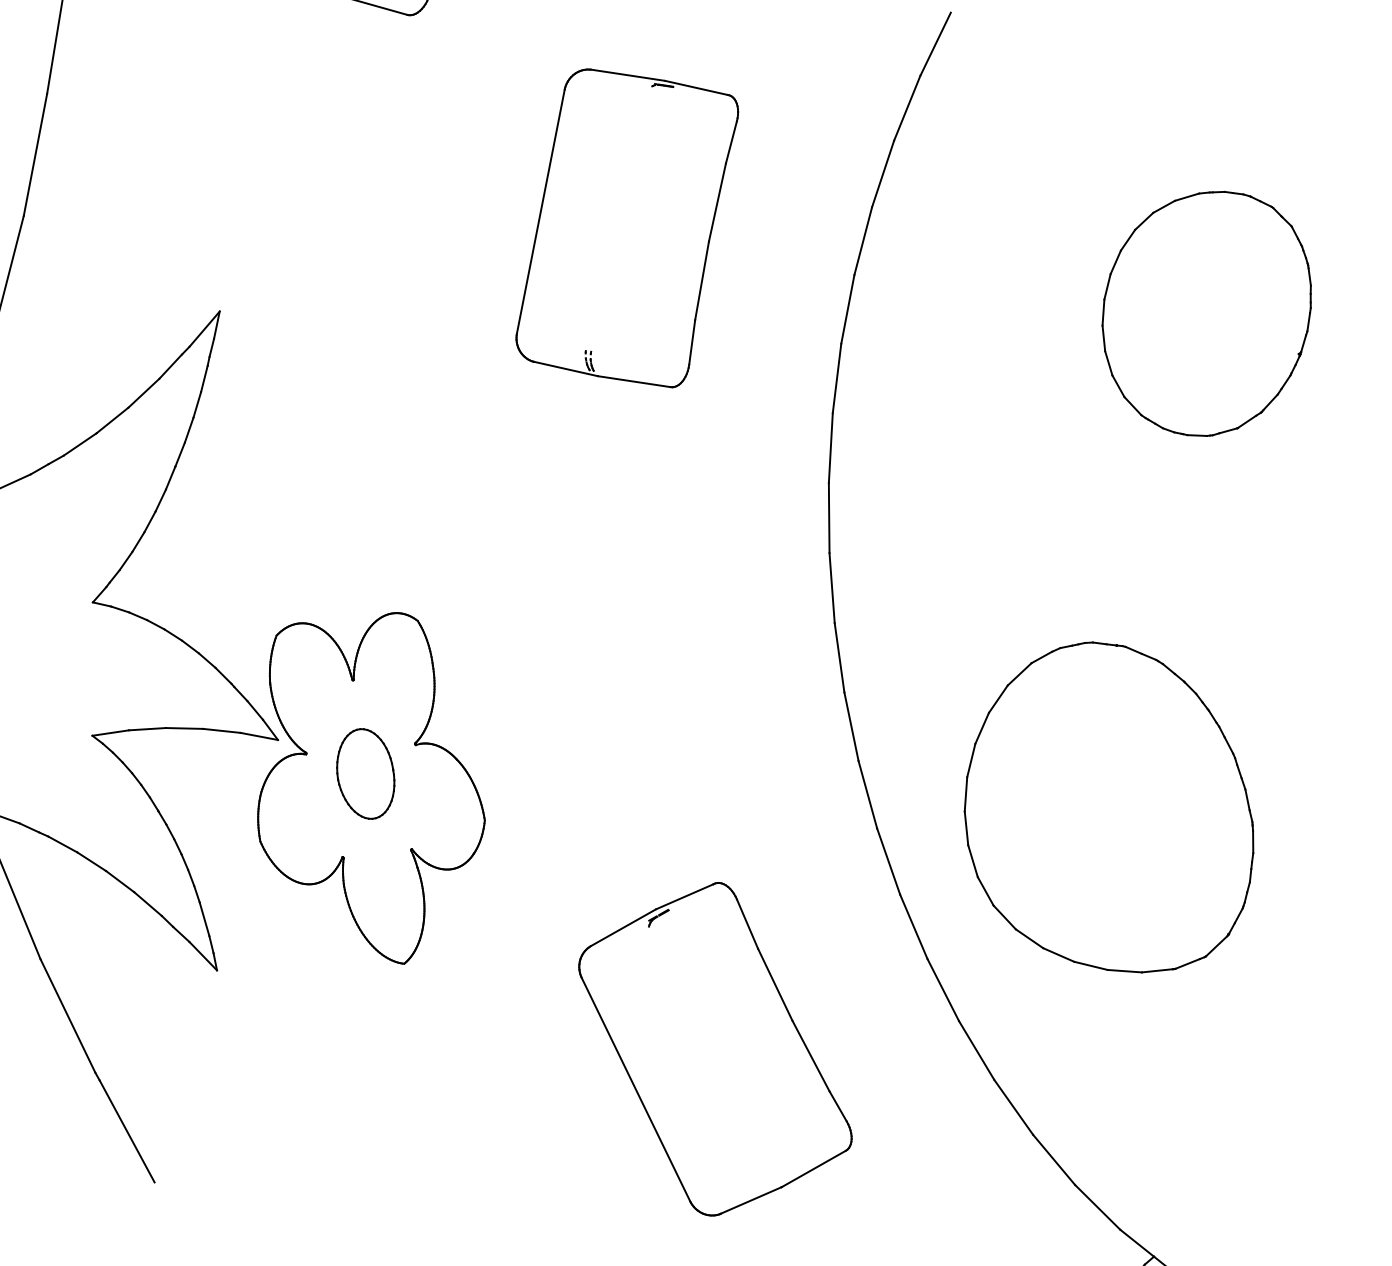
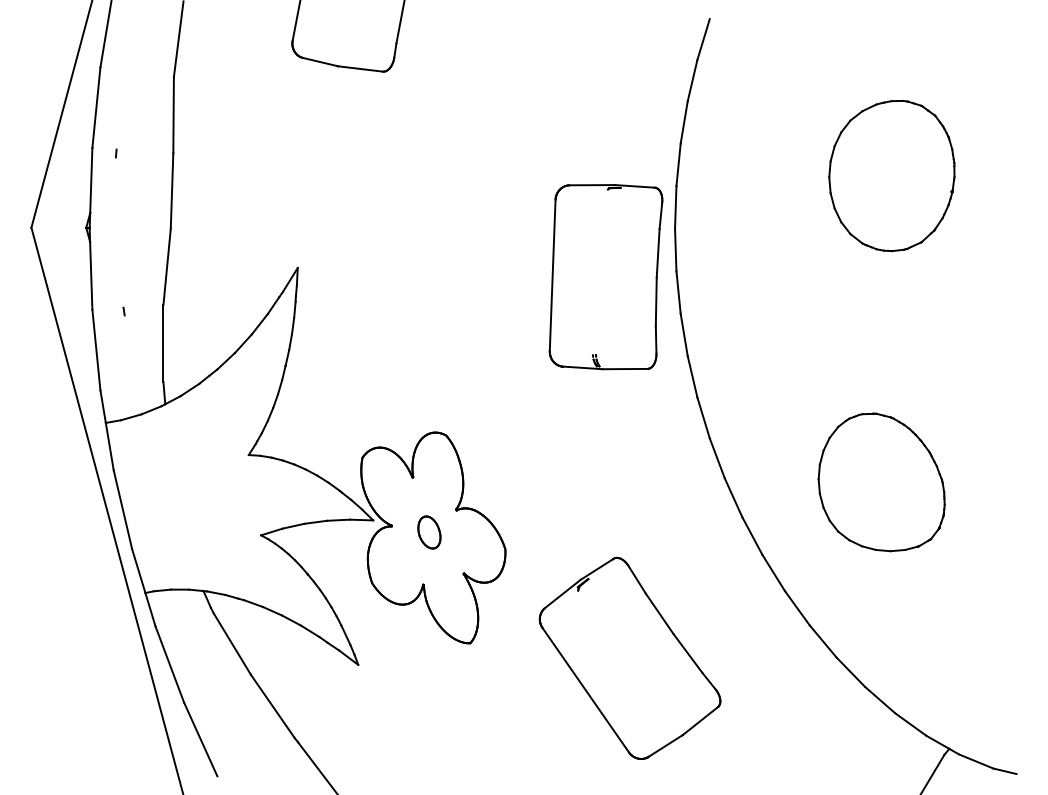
part: (625, 228) -> (605, 277), moved
part: (366, 773) -> (429, 532), size x0.6
part: (1111, 807) -> (881, 482), size x0.7
part: (715, 1047) -> (629, 657), moved

